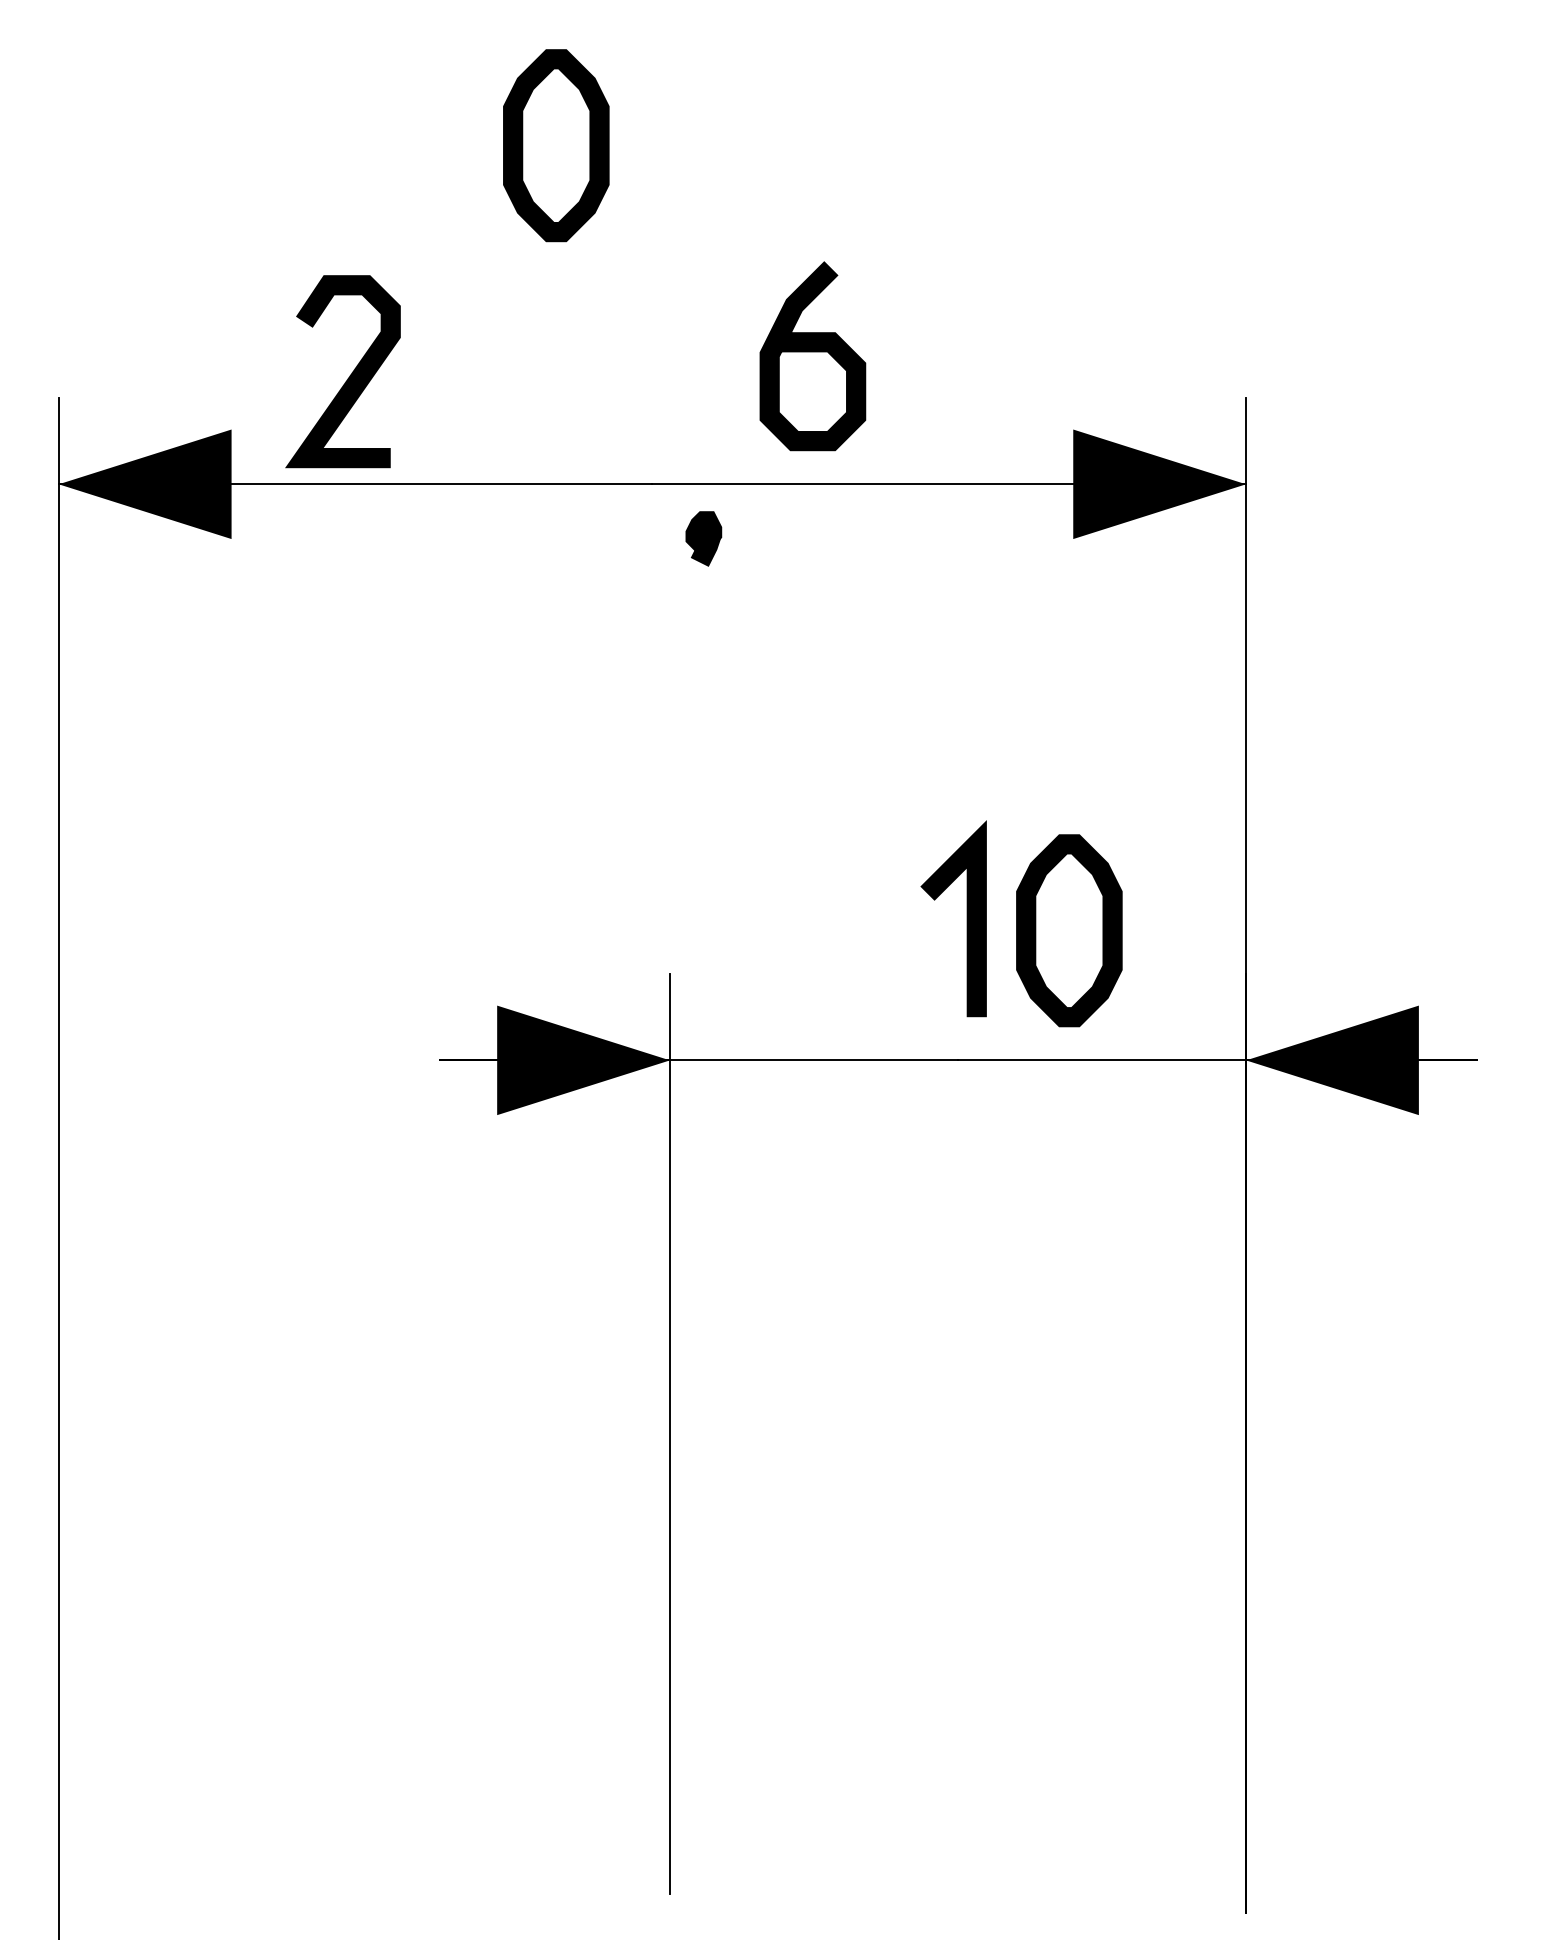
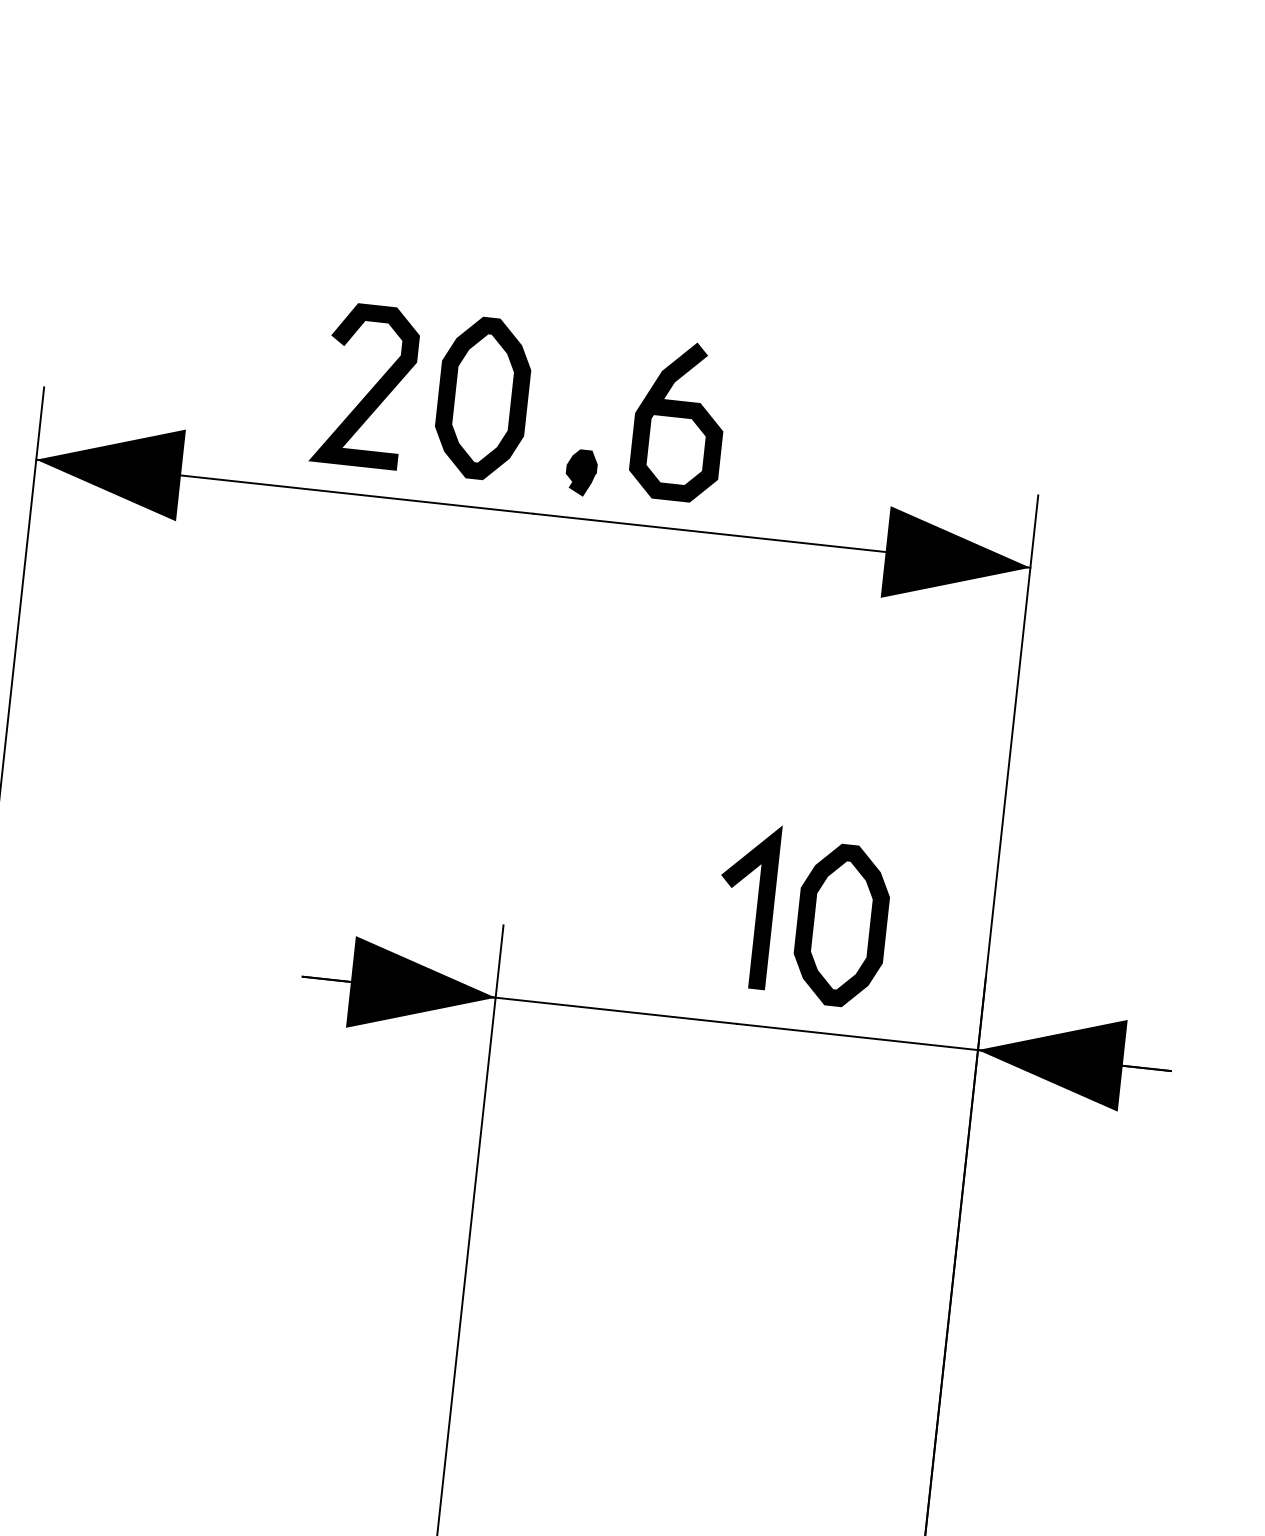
part: (556, 145) -> (483, 398), moved
curve: (349, 375) -> (370, 389), moved
part: (703, 538) -> (581, 472), moved

